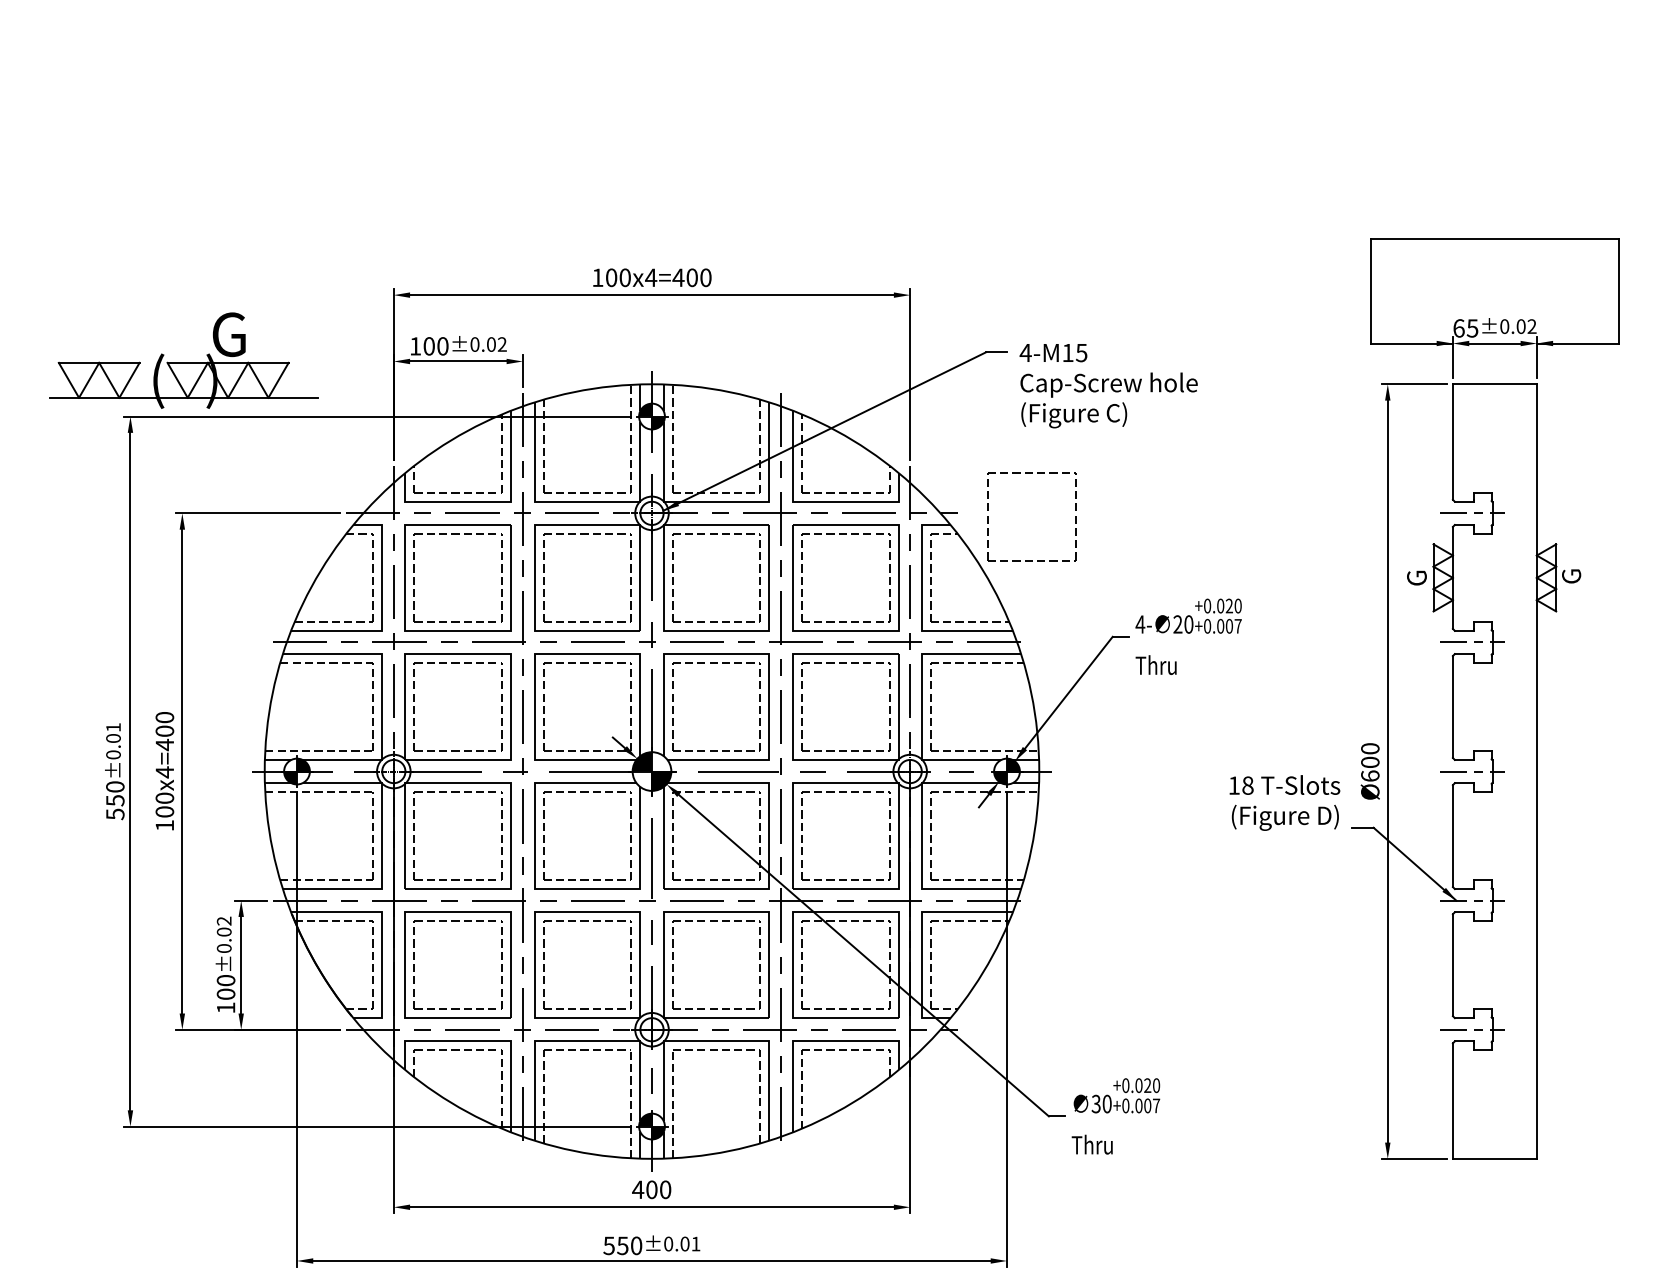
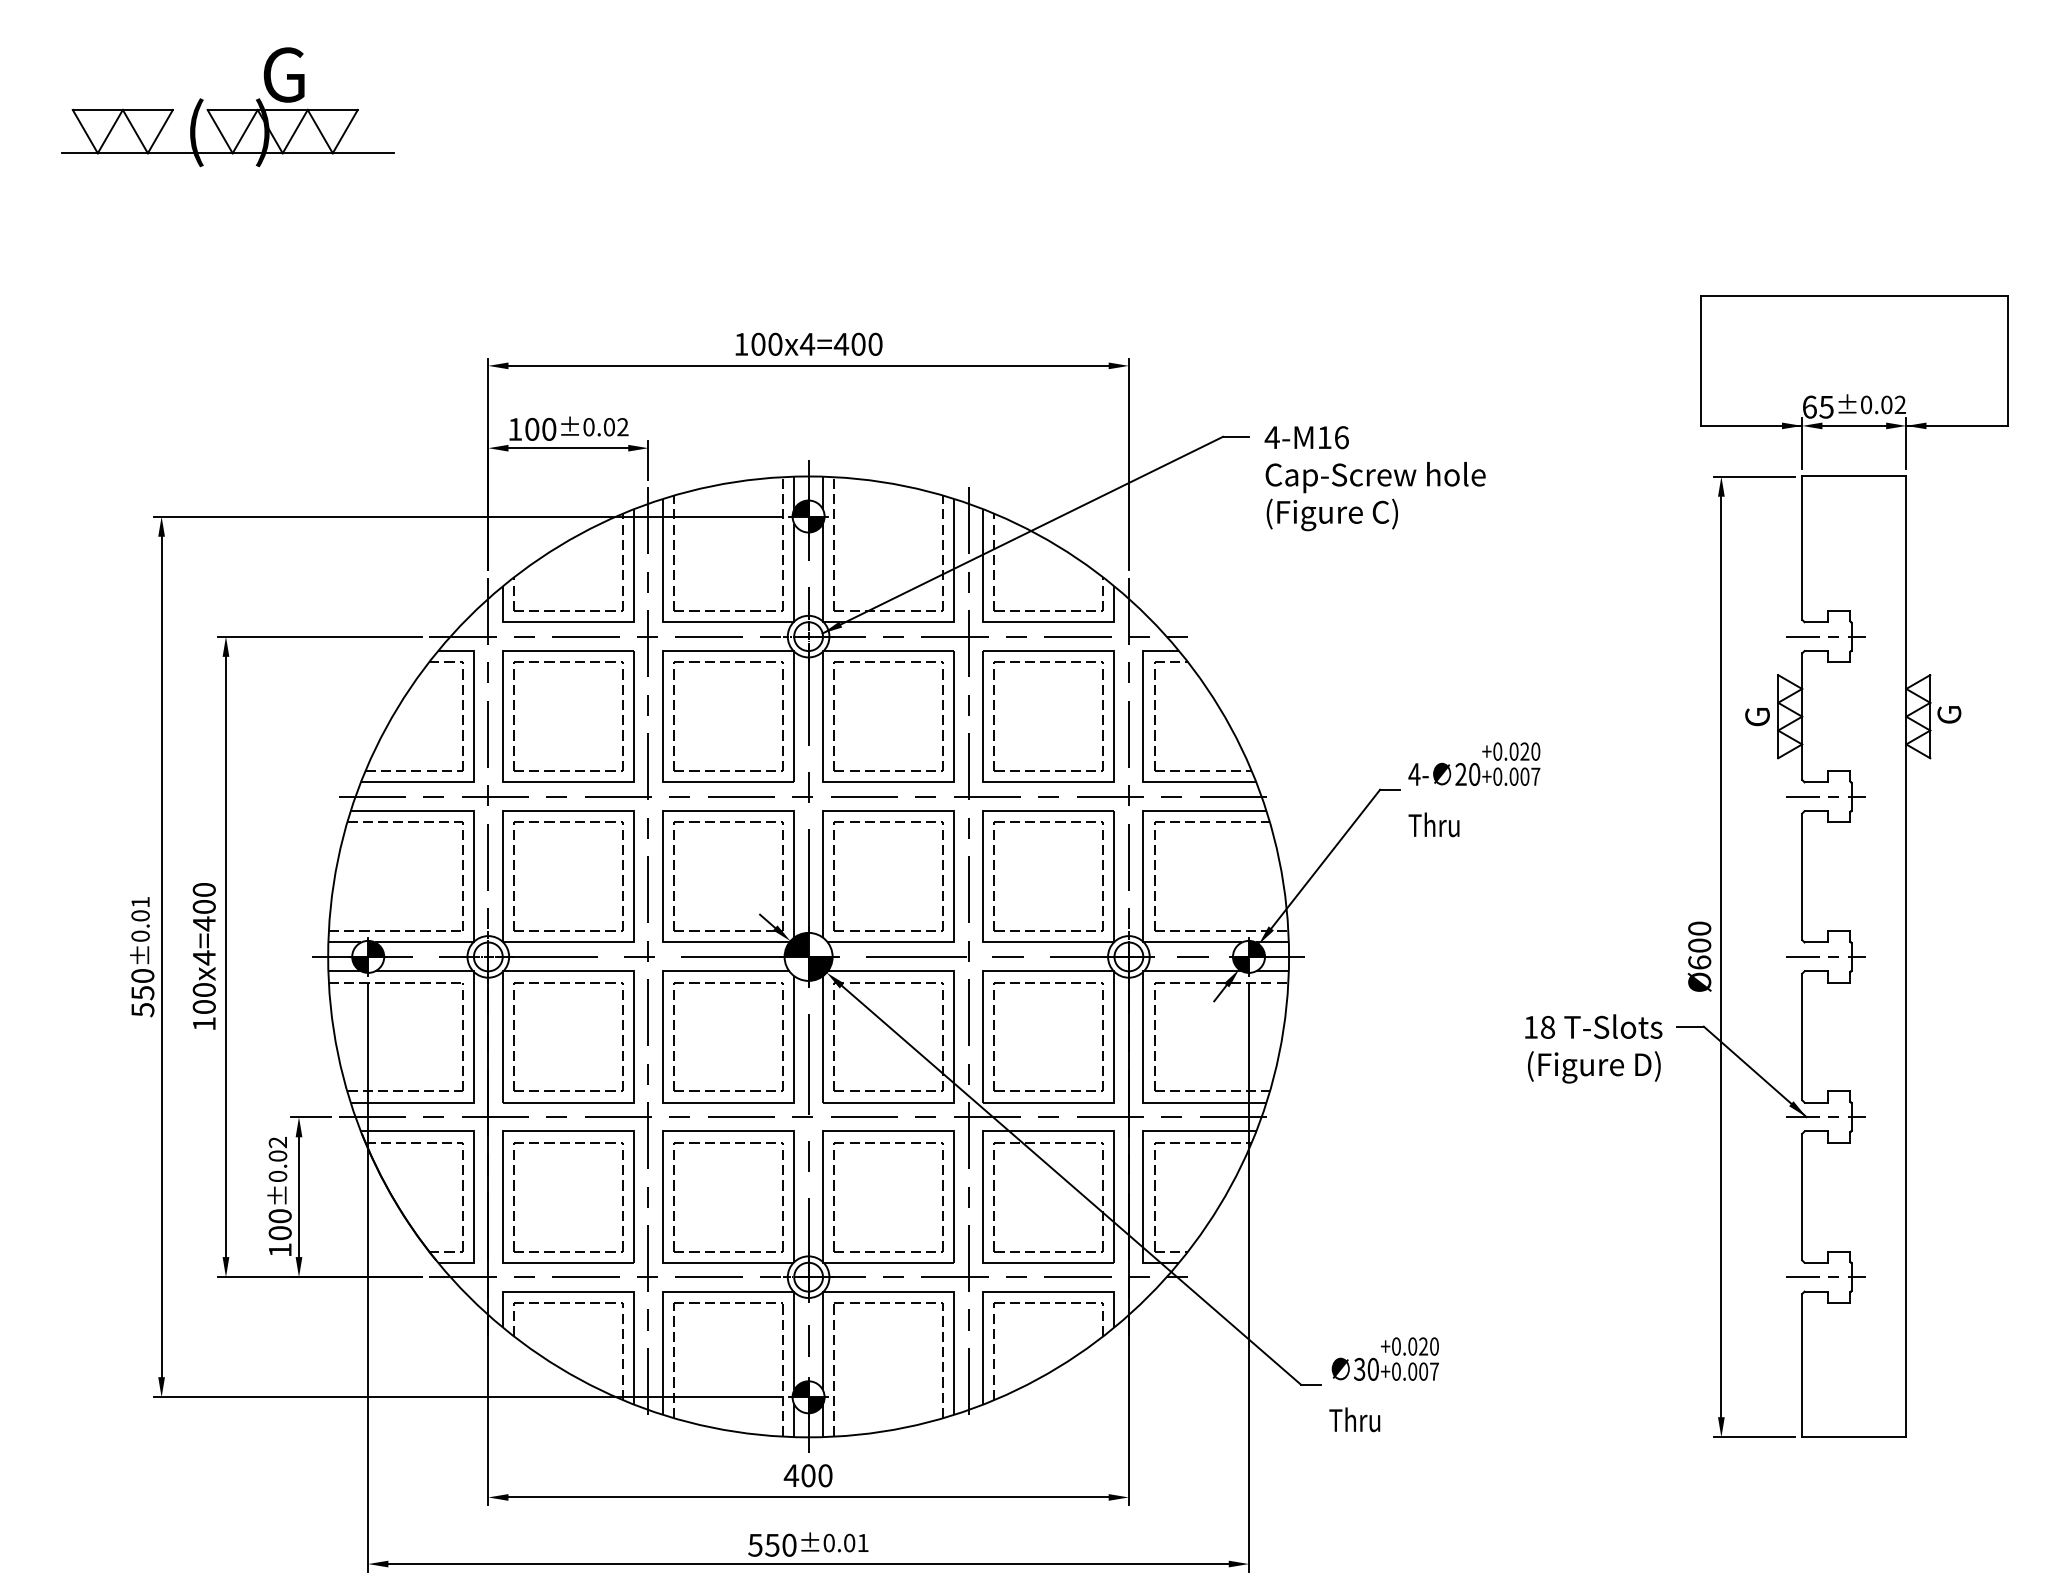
text: (1081, 352) -> (1341, 437), 4-M15 -> 4-M16
part: (183, 360) -> (227, 107), moved
part: (1031, 472) -> (1279, 586), removed
text: (1284, 802) -> (1593, 1048), moved

